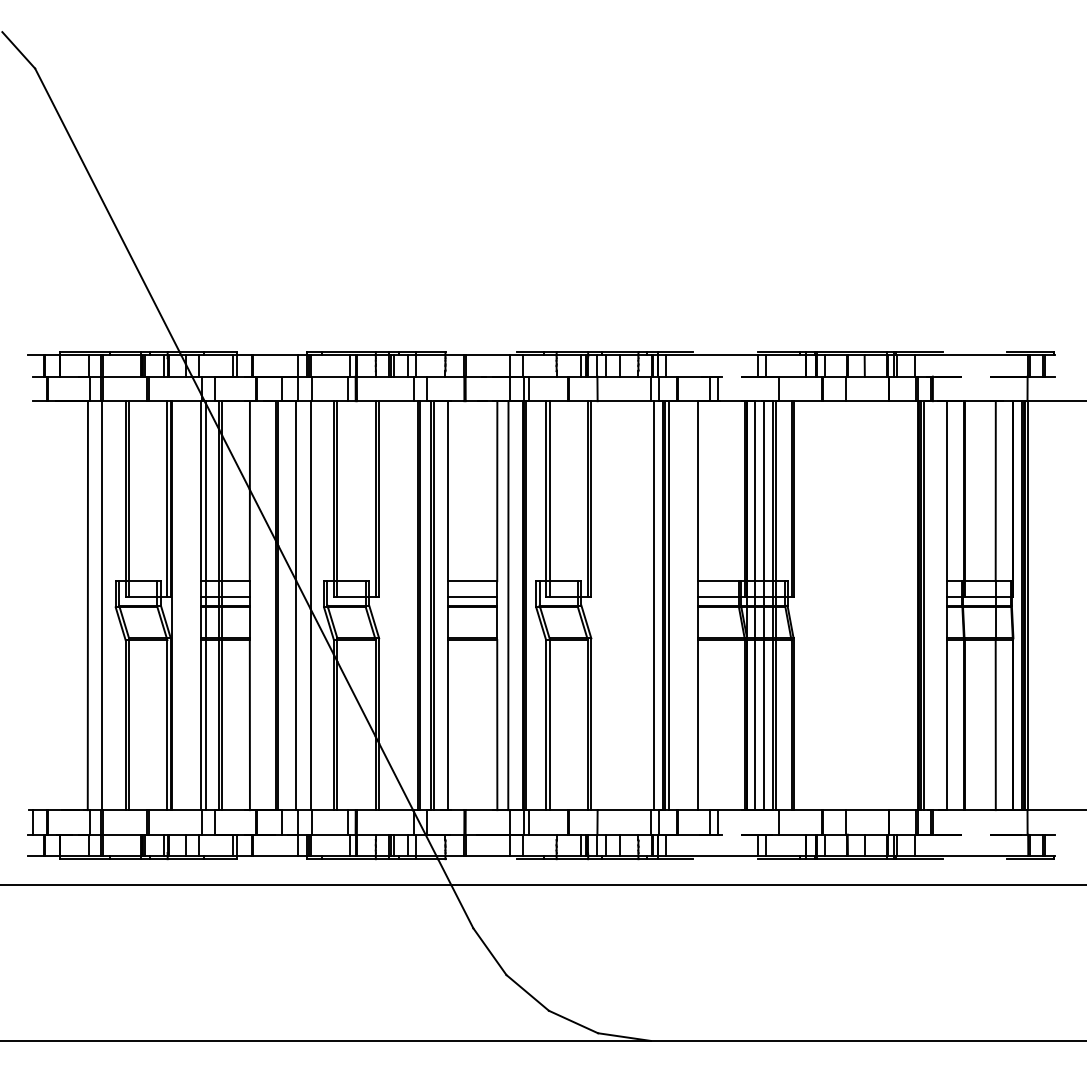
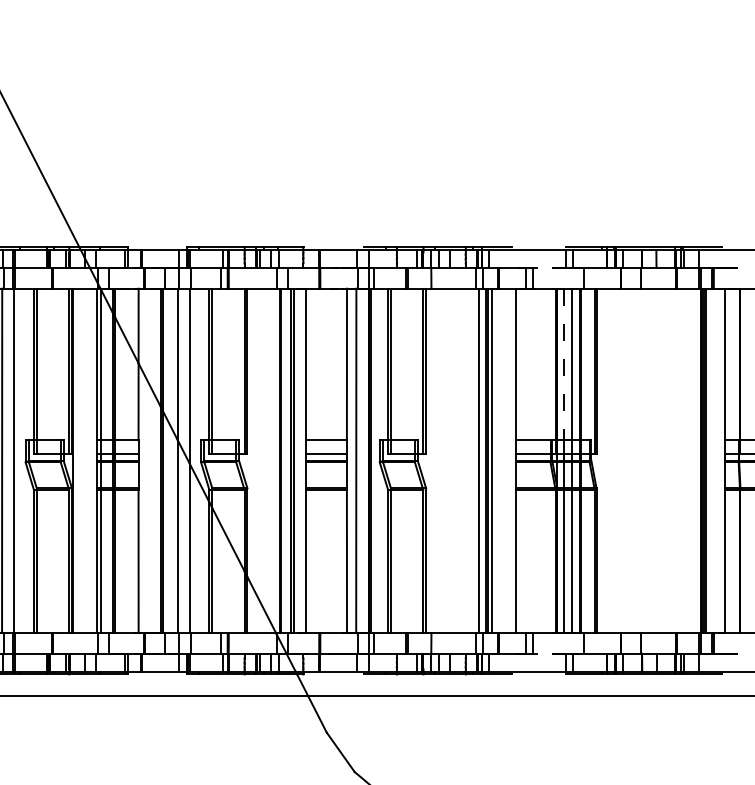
line: (755, 491) -> (564, 364), solid -> dashed

